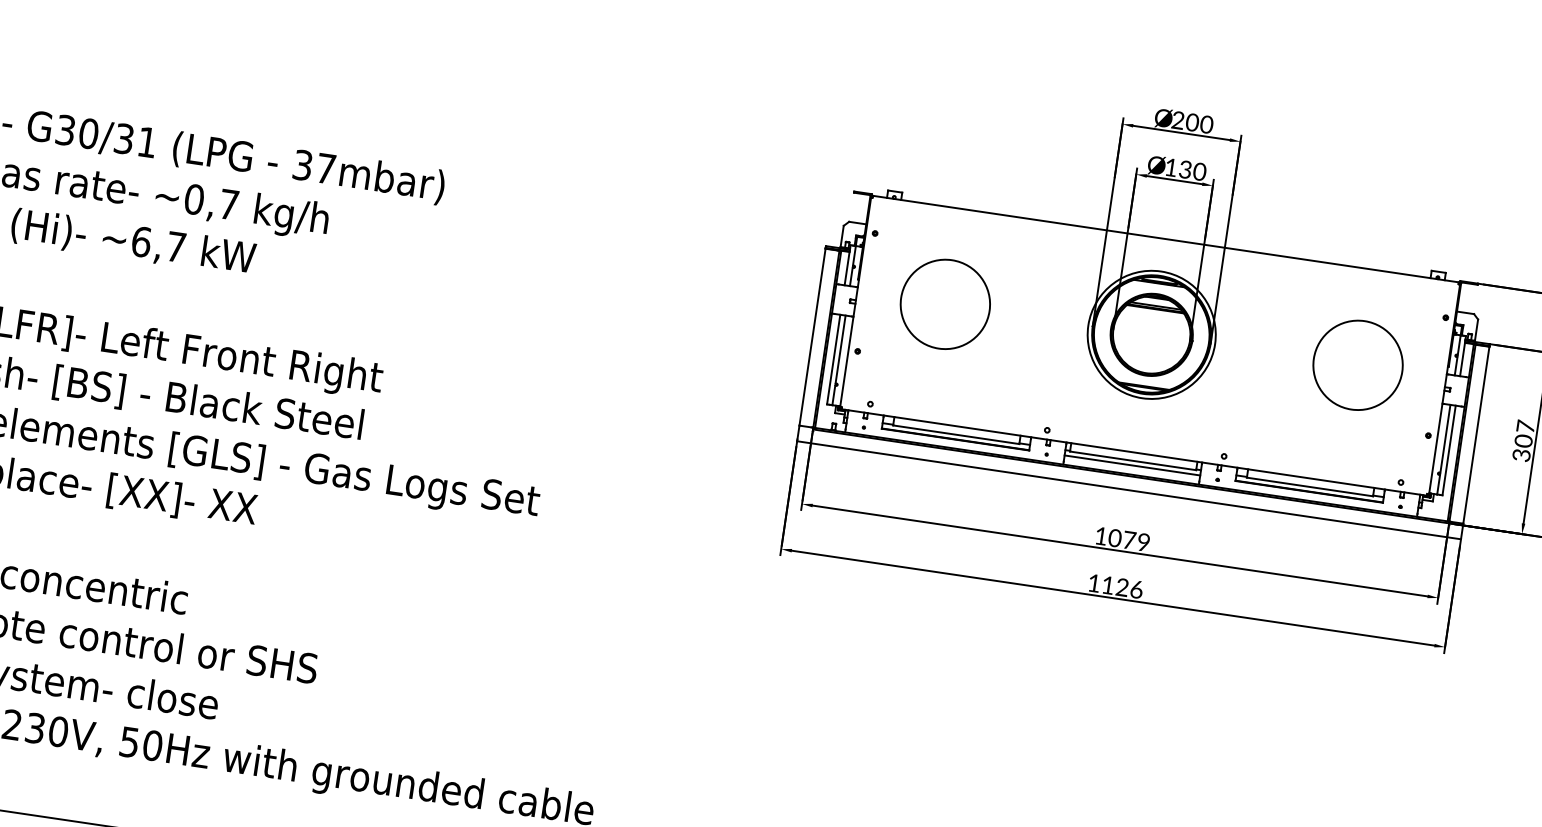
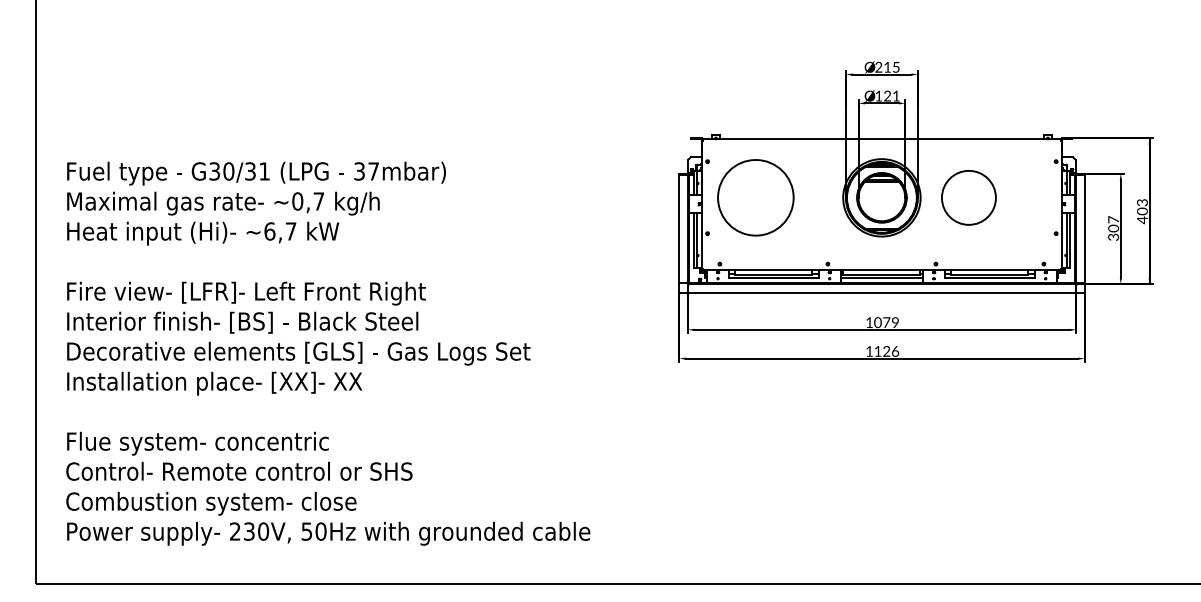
text: (1199, 122) -> (891, 66), 200 -> 215
text: (1193, 169) -> (892, 95), 130 -> 121
circle: (944, 303) -> (755, 197), size x1.4
circle: (1357, 364) -> (968, 197), moved

